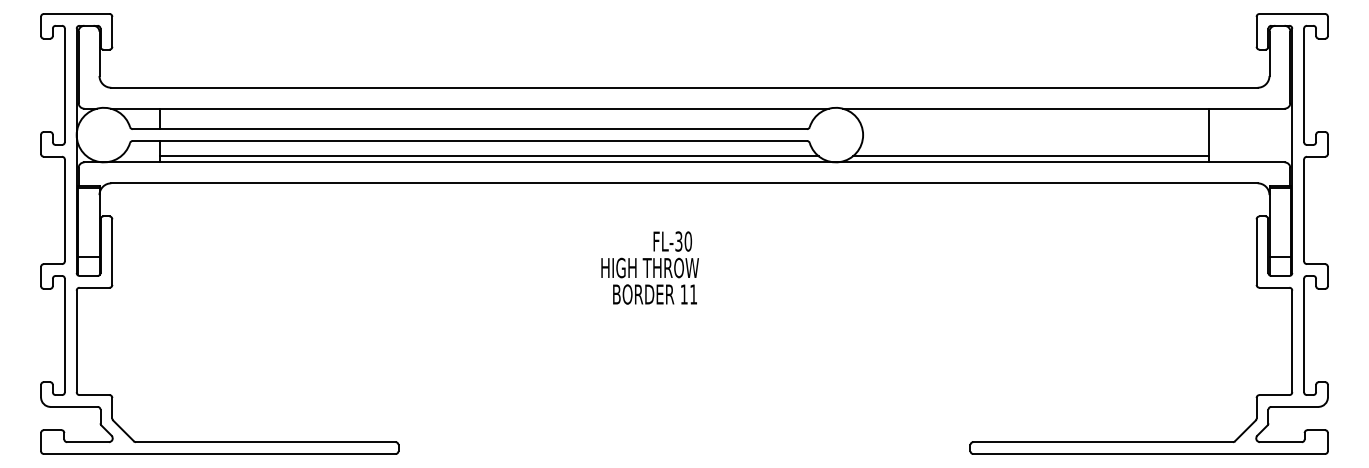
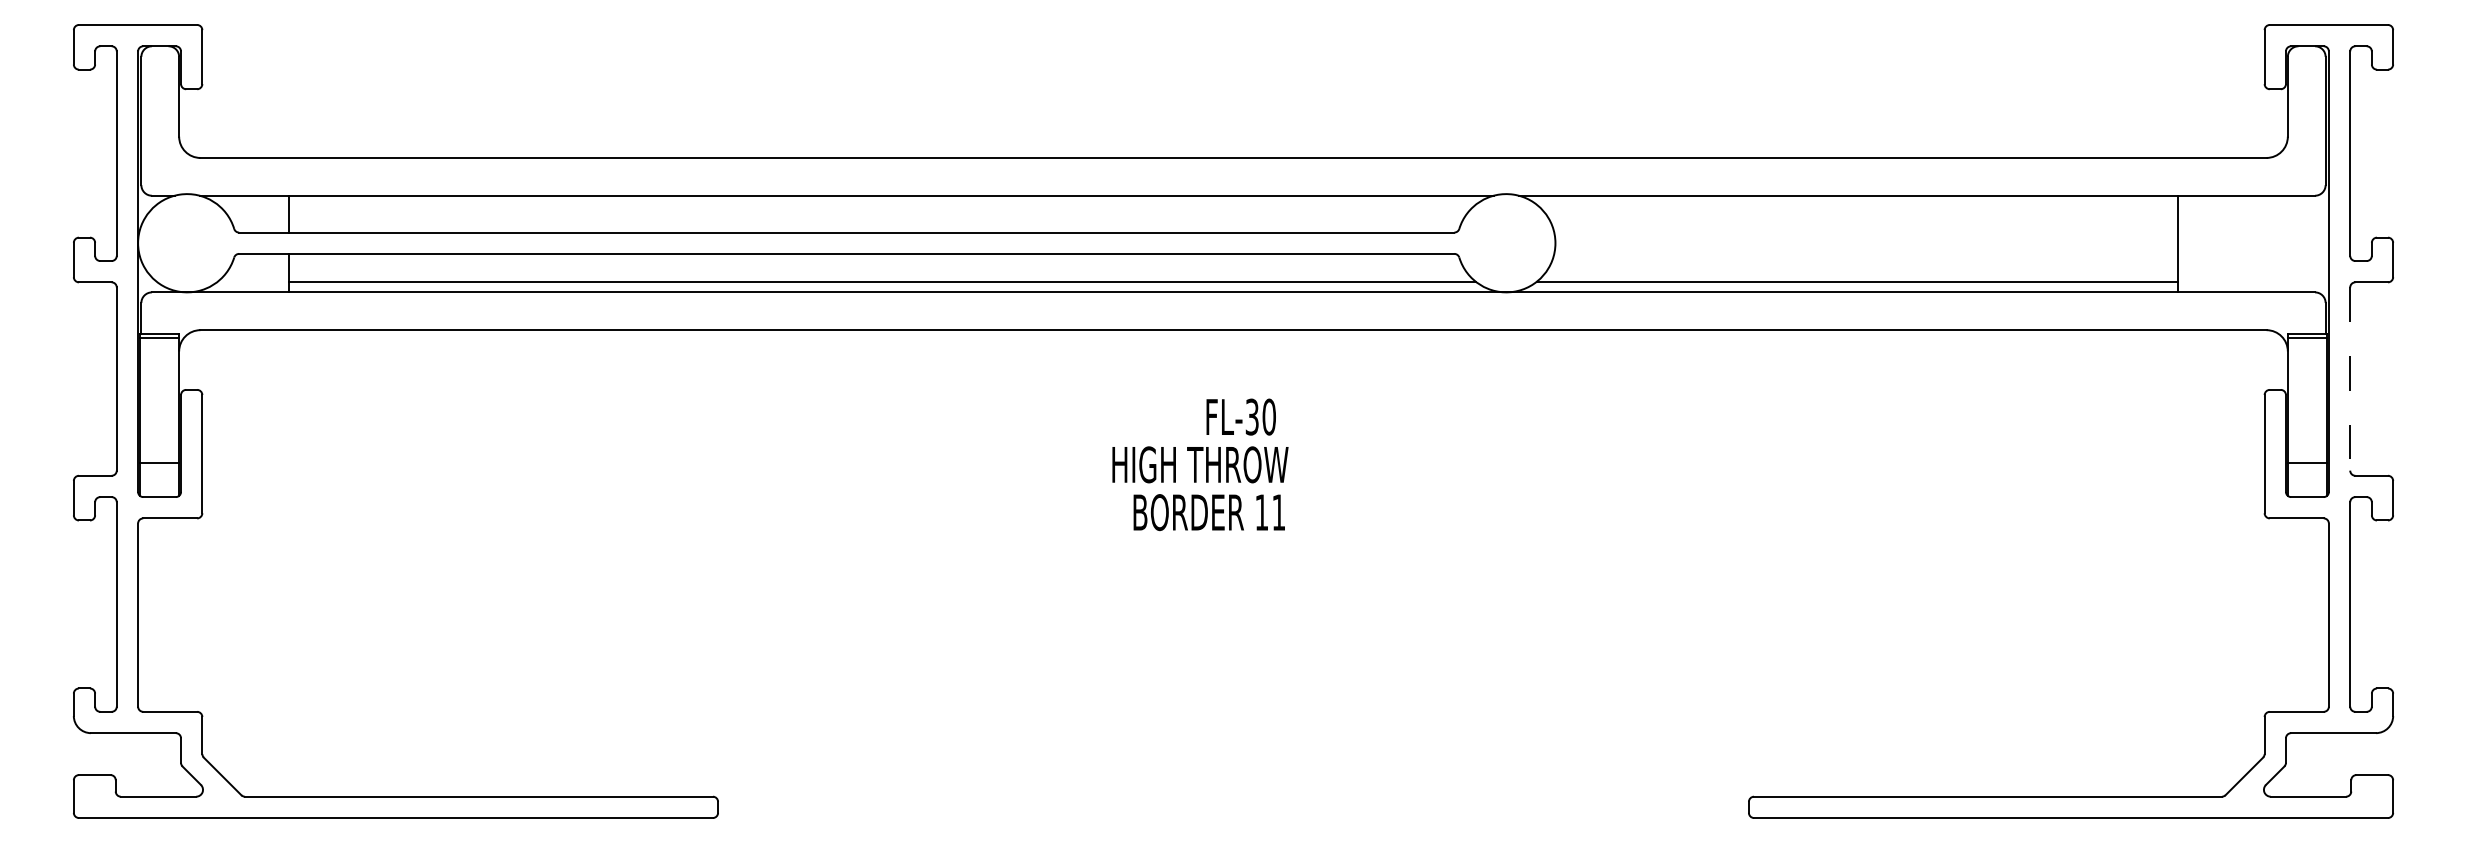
line: (1304, 210) -> (2350, 379), solid -> dashed
text: (649, 267) -> (1199, 463), moved

